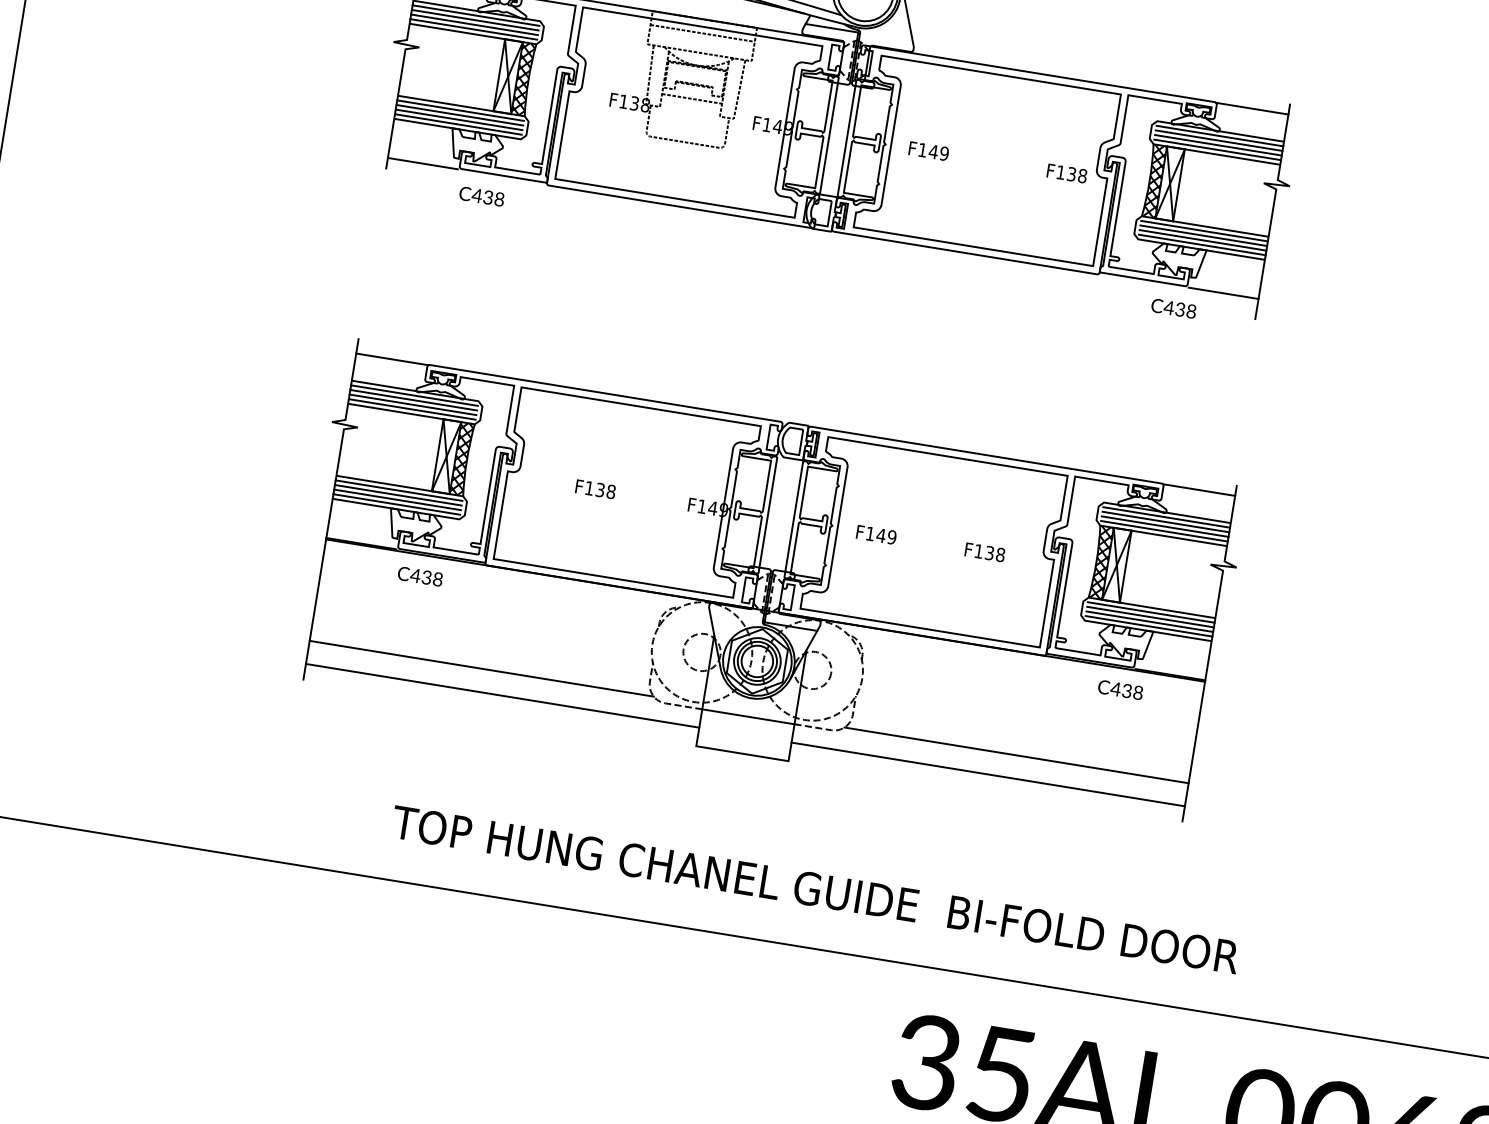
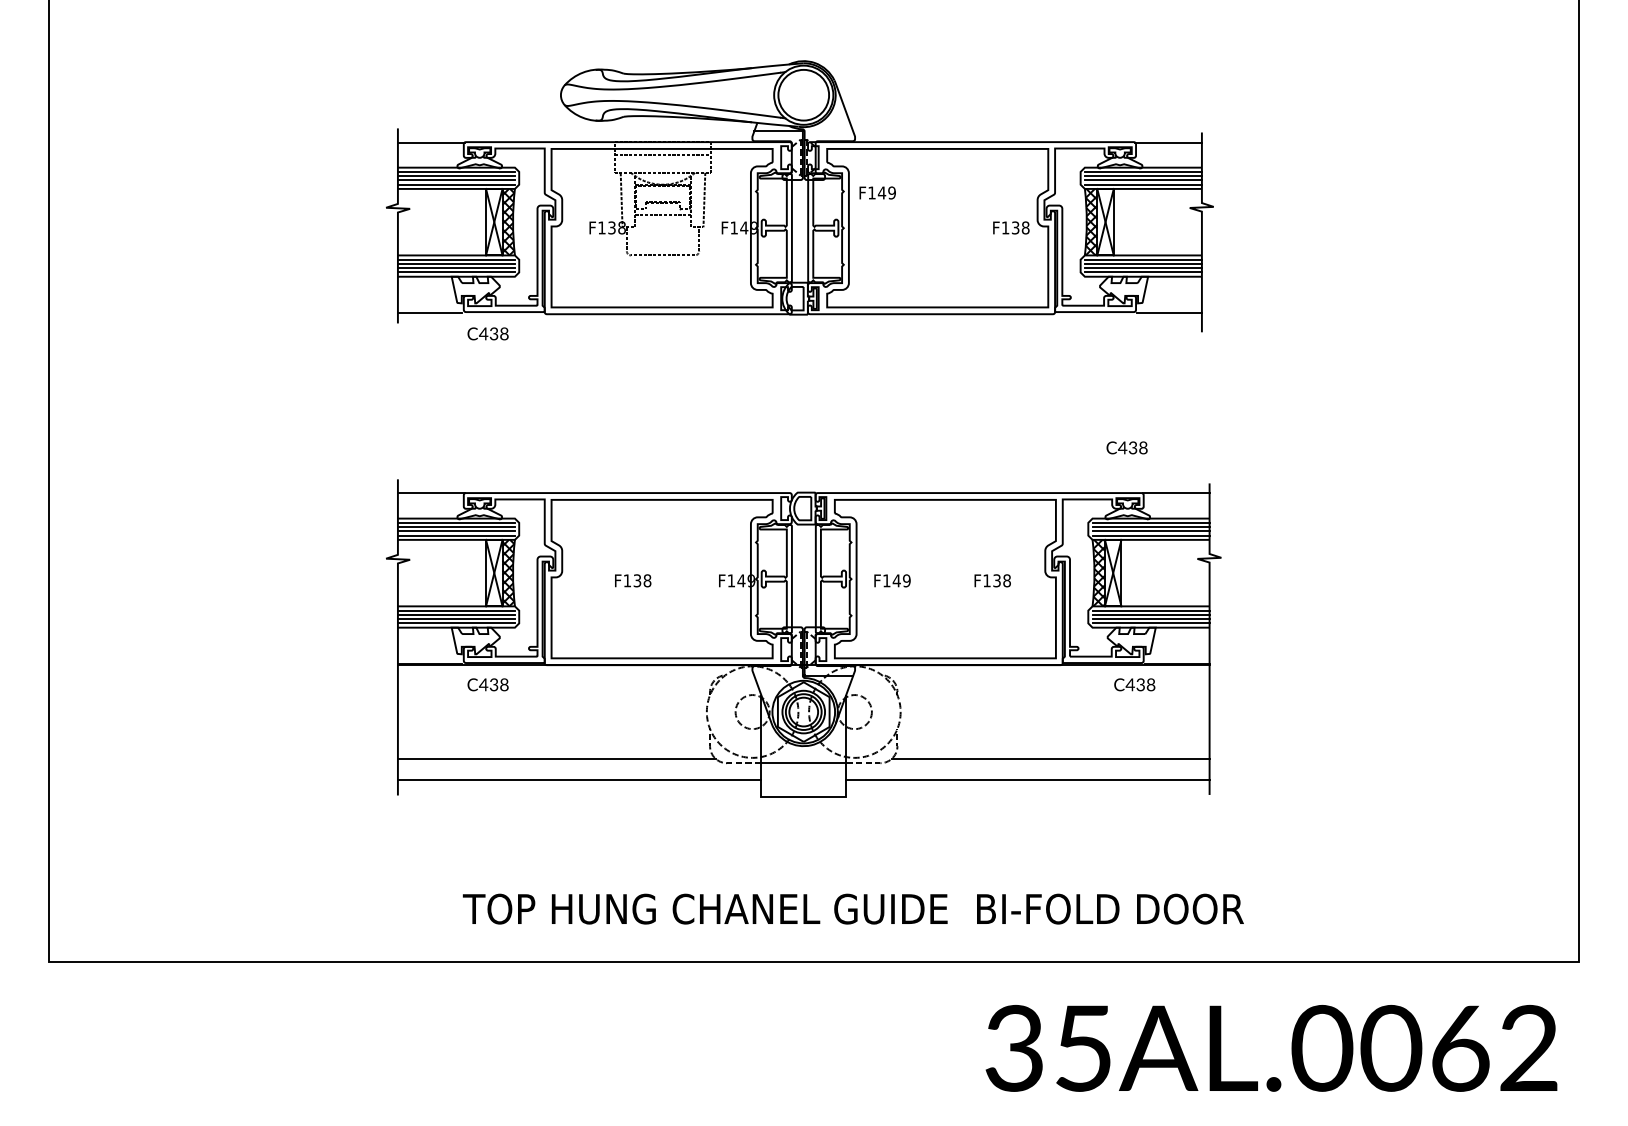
text: (928, 150) -> (877, 192), moved
text: (1173, 308) -> (1126, 447), moved
text: (814, 889) -> (852, 908), moved

